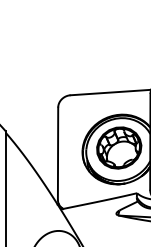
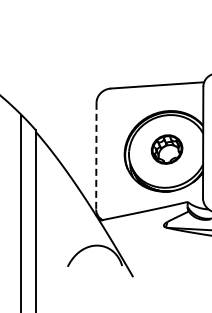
part: (118, 147) -> (166, 149), size x0.6
line: (58, 153) -> (96, 156), solid -> dashed

